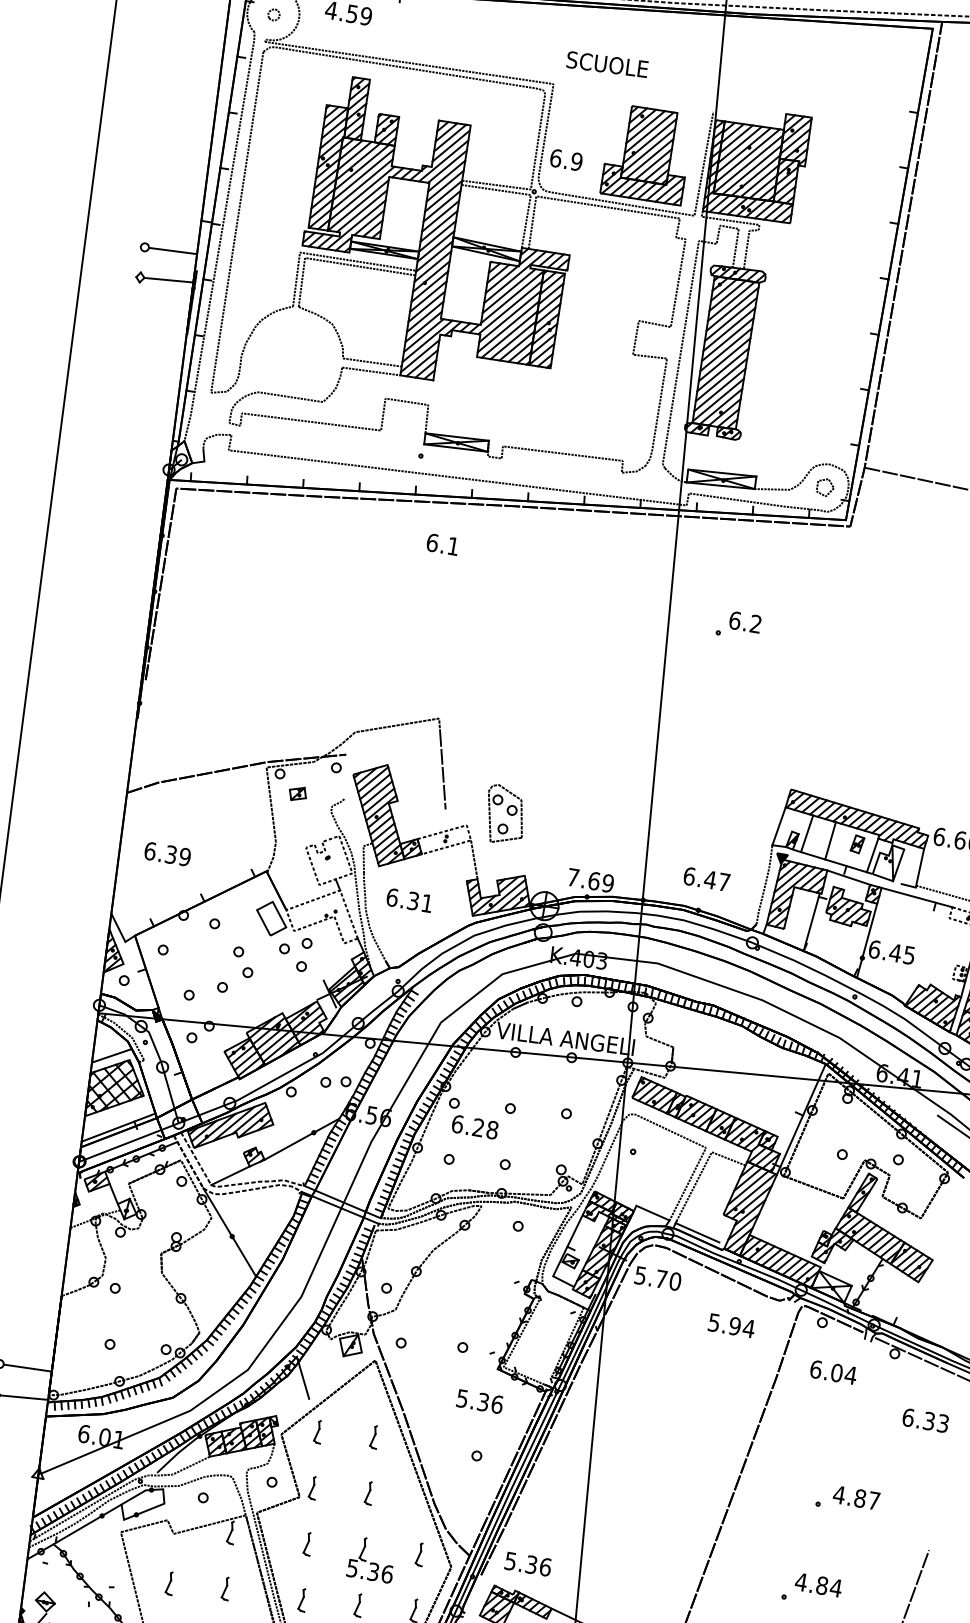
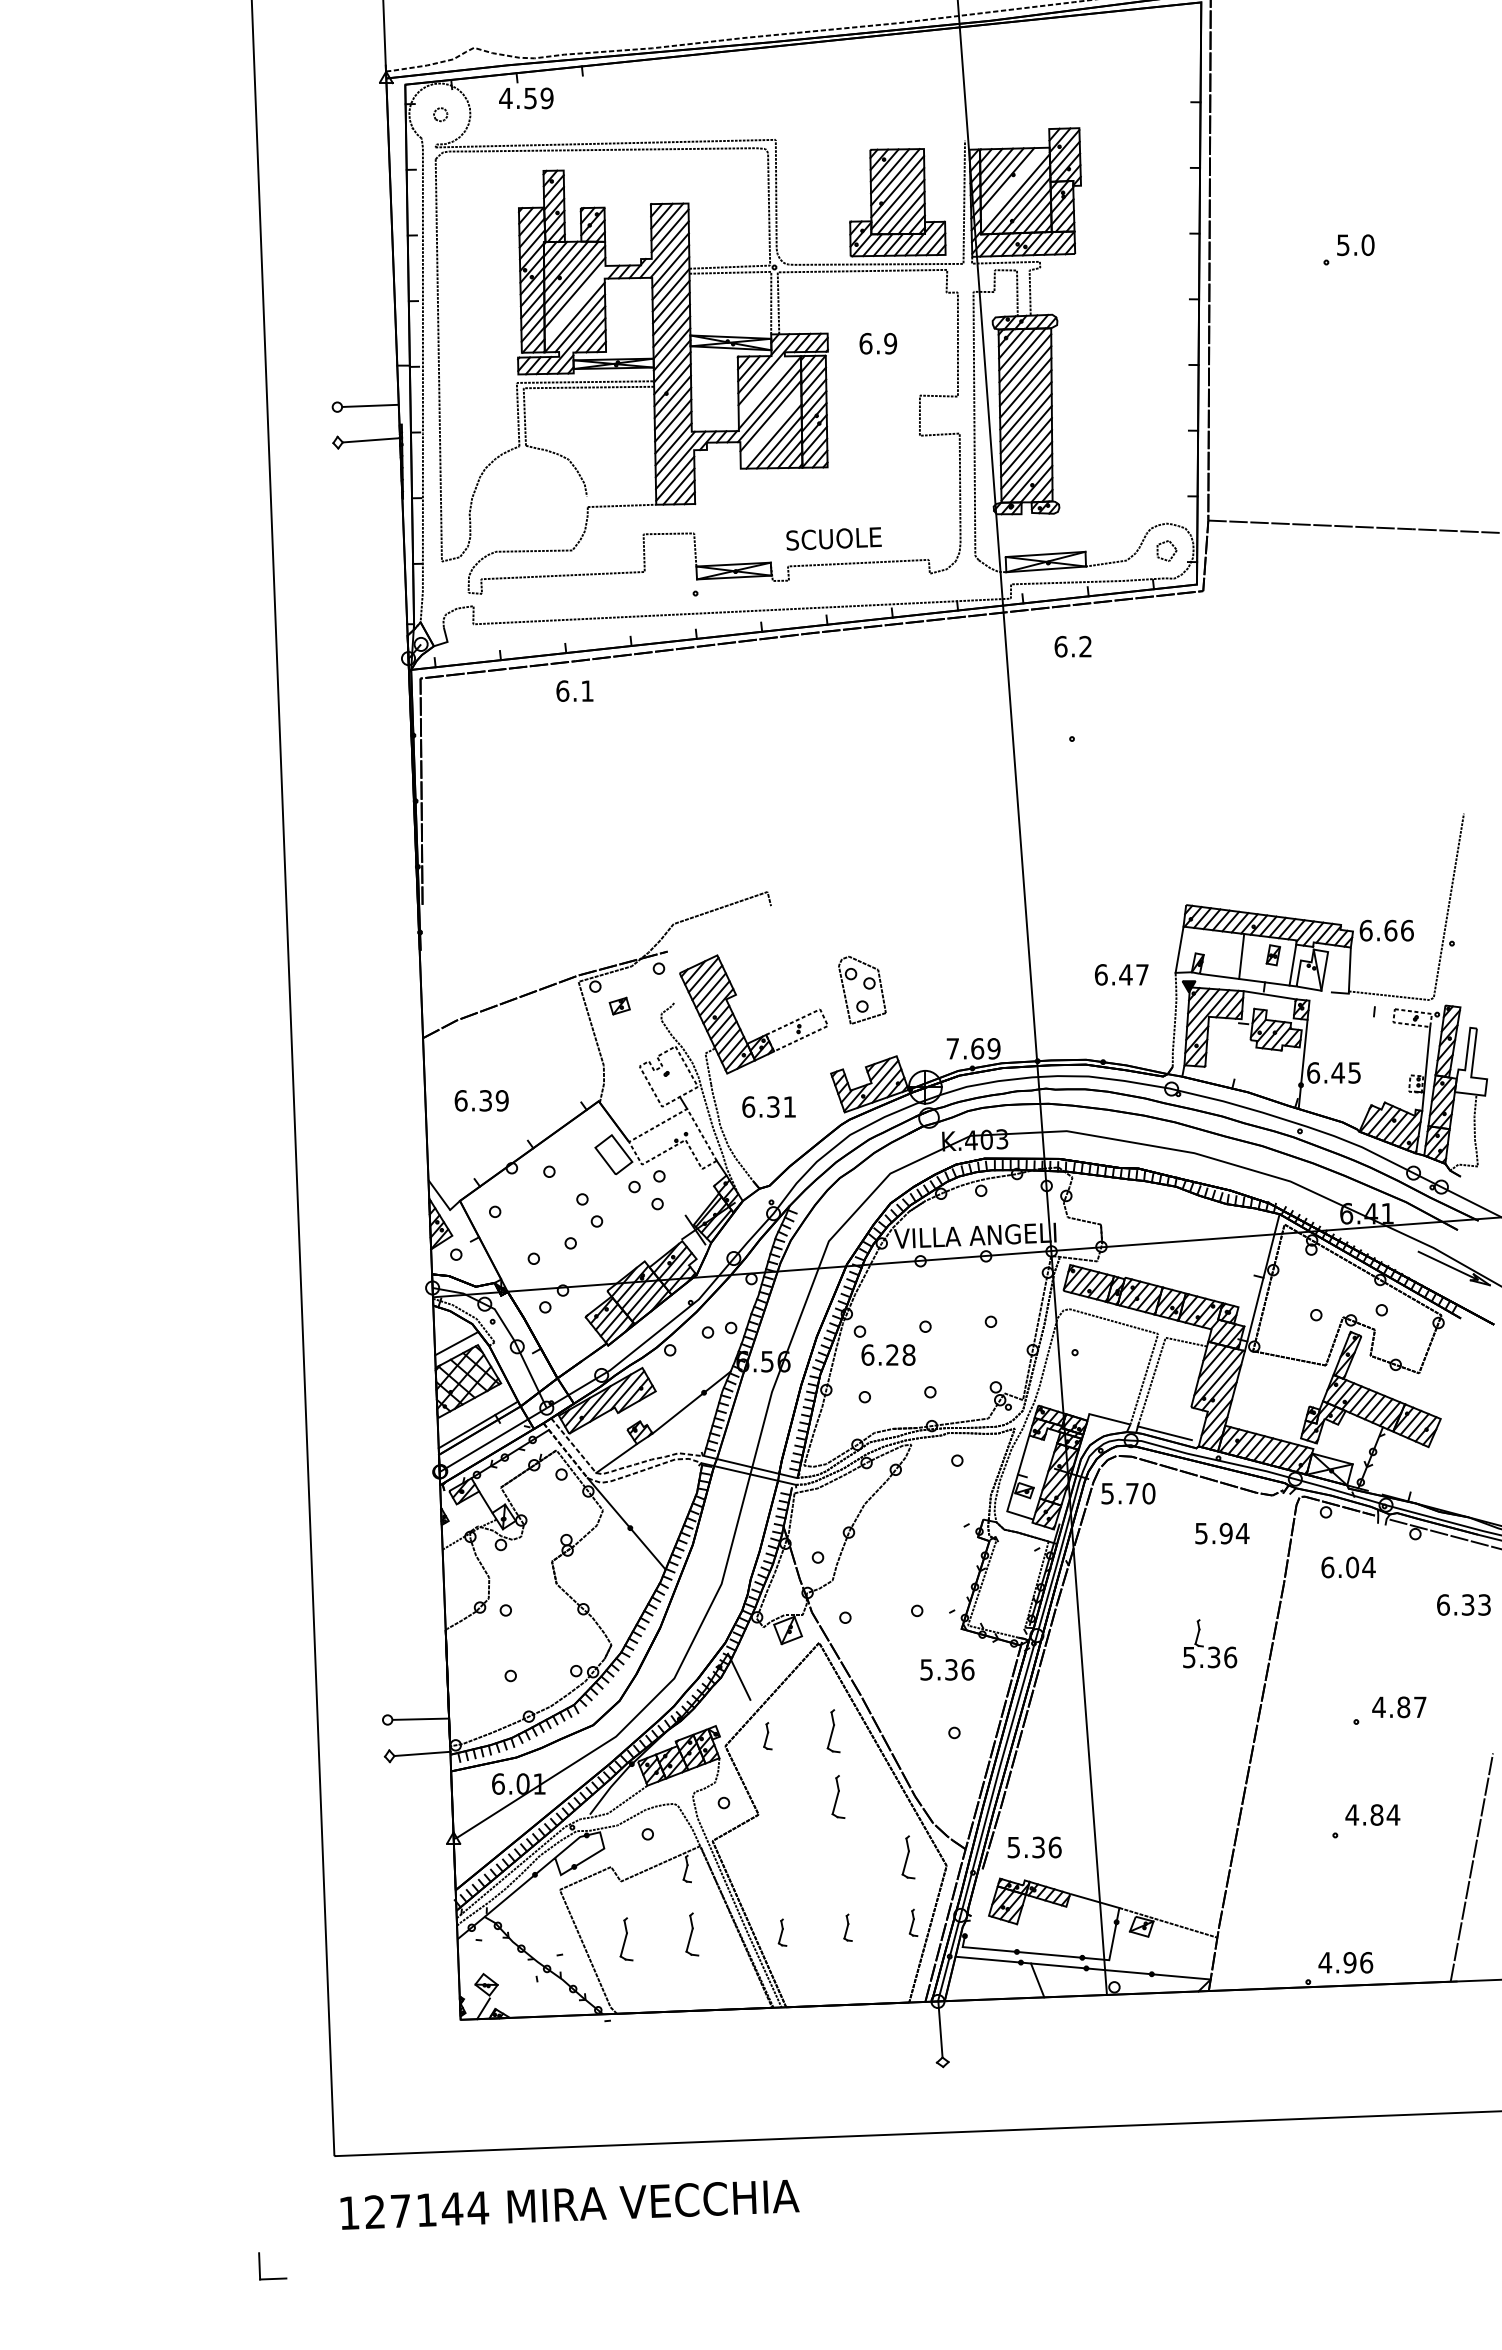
text: (607, 64) -> (833, 538), moved
line: (747, 155) -> (1012, 184), removed
text: (566, 159) -> (878, 343), moved
line: (361, 193) -> (576, 302), removed
line: (508, 290) -> (764, 386), removed
line: (507, 326) -> (770, 427), removed
line: (372, 362) -> (621, 495), removed
text: (442, 543) -> (574, 690), moved
text: (744, 622) -> (1072, 646), moved
line: (442, 770) -> (781, 950), removed
line: (806, 833) -> (1212, 952), removed
line: (474, 859) -> (835, 1047), removed
text: (706, 878) -> (1121, 974), moved
line: (916, 897) -> (1351, 1004), removed
line: (811, 921) -> (1235, 1053), removed
part: (374, 1437) -> (832, 1731), size x1.6
part: (313, 1487) -> (772, 1801), removed
part: (368, 1492) -> (837, 1796), size x1.6
part: (308, 1544) -> (777, 1867), removed
part: (420, 1554) -> (908, 1857), size x1.6
part: (372, 1559) -> (1210, 1643), moved
part: (170, 1583) -> (626, 1939), size x1.6
part: (225, 1588) -> (691, 1934), size x1.6

